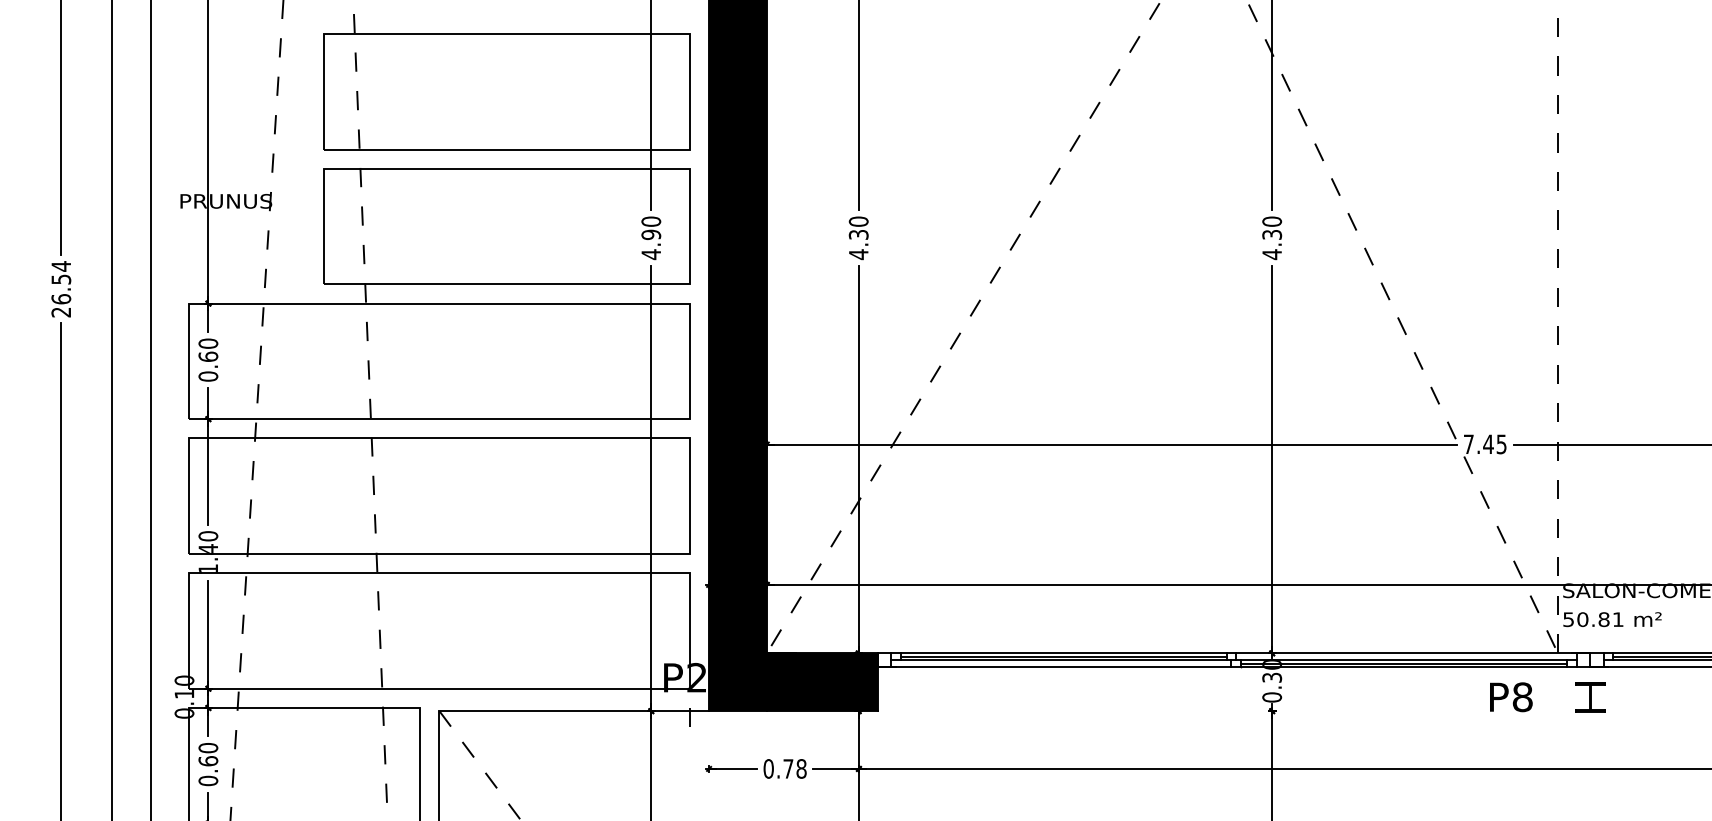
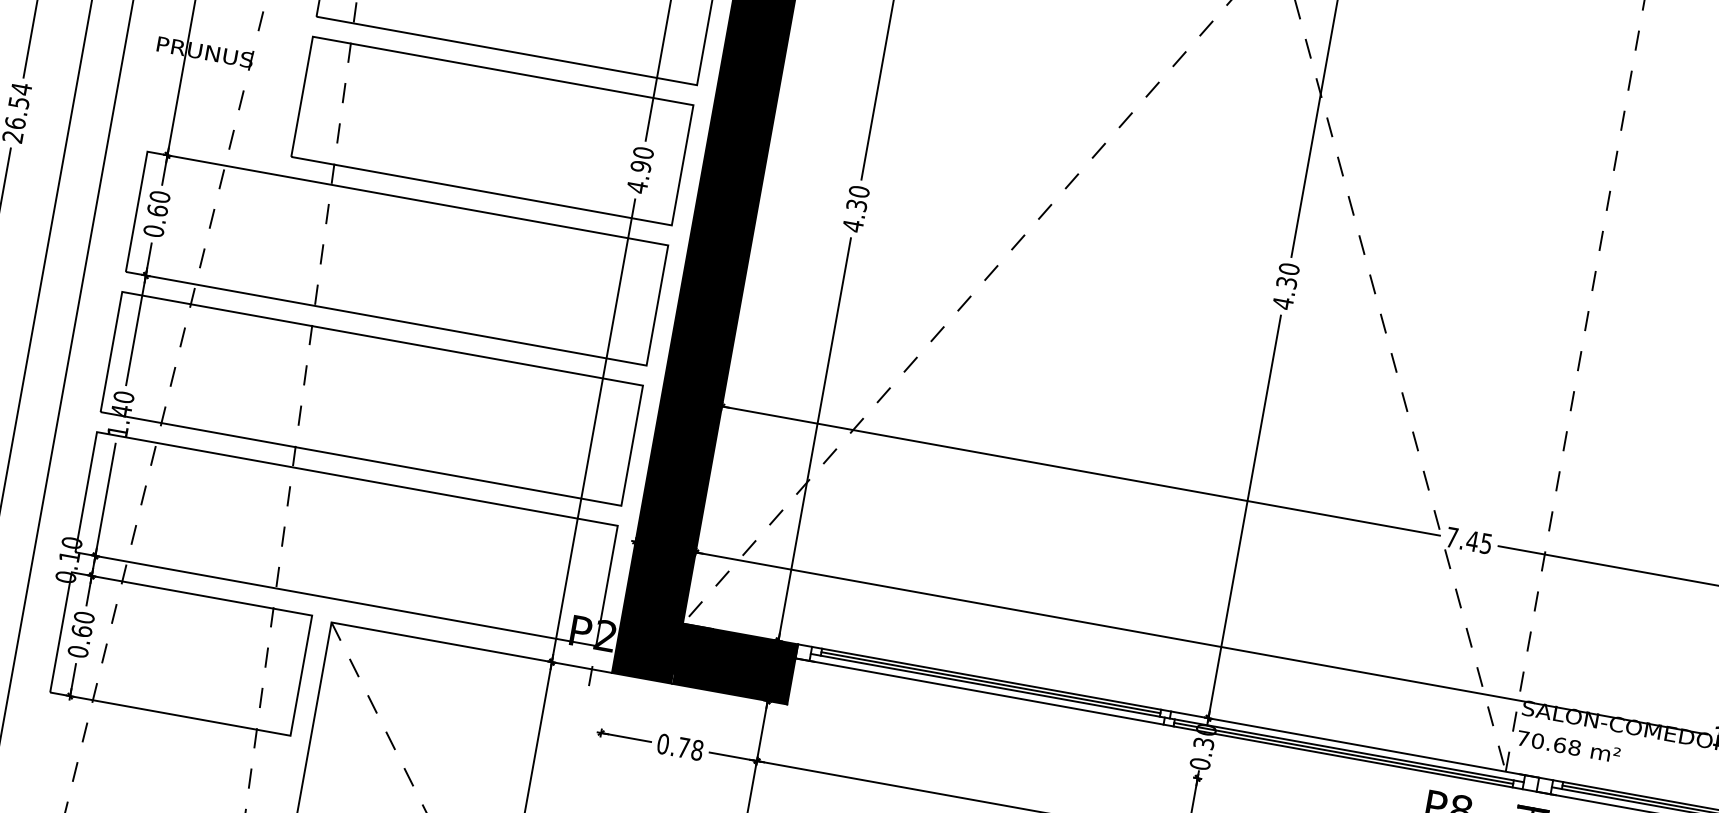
text: (1593, 619) -> (1549, 743), 50.81 -> 70.68

